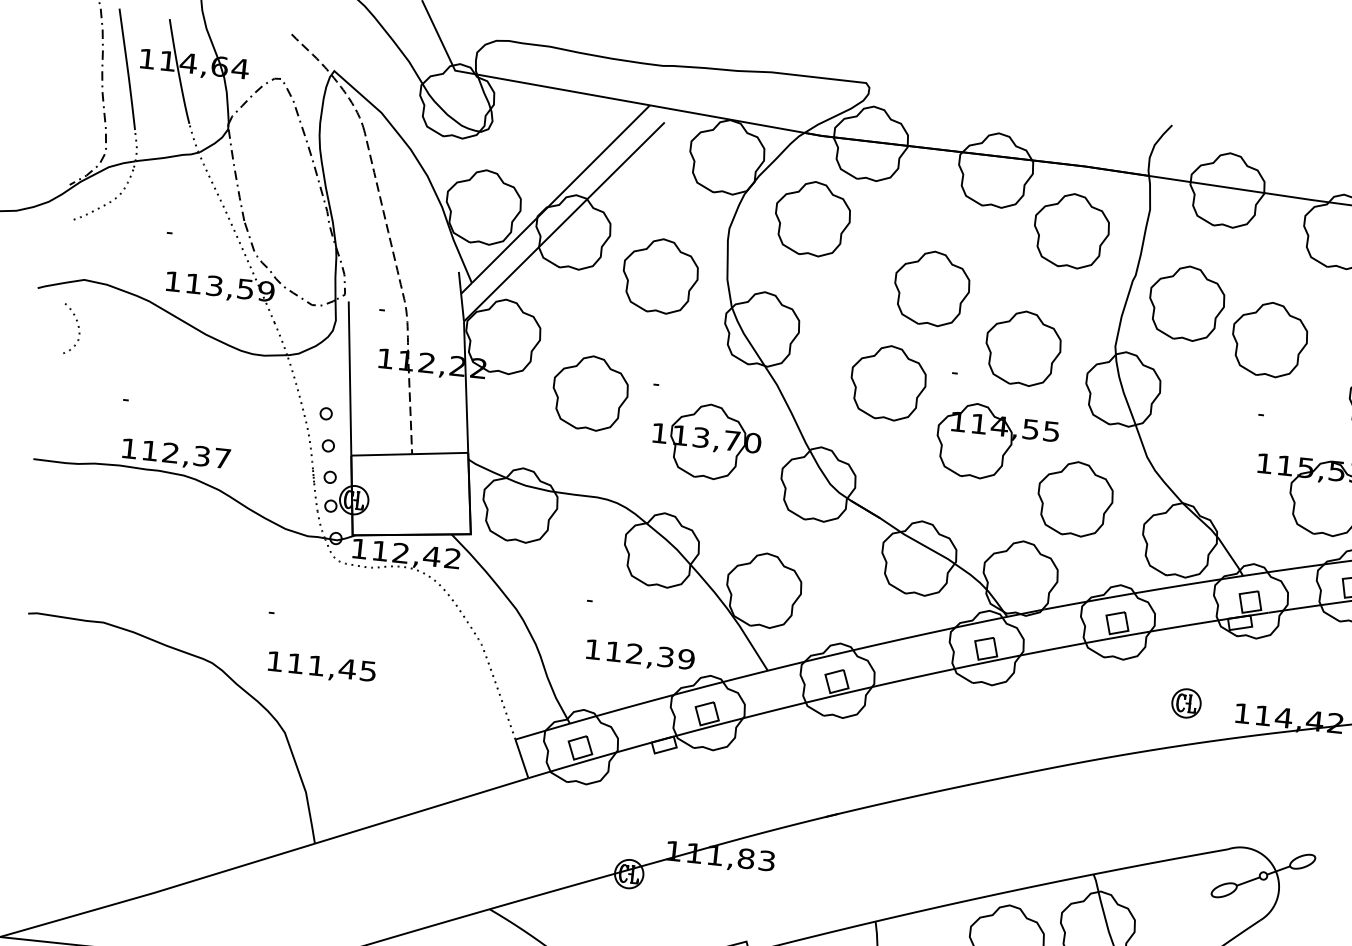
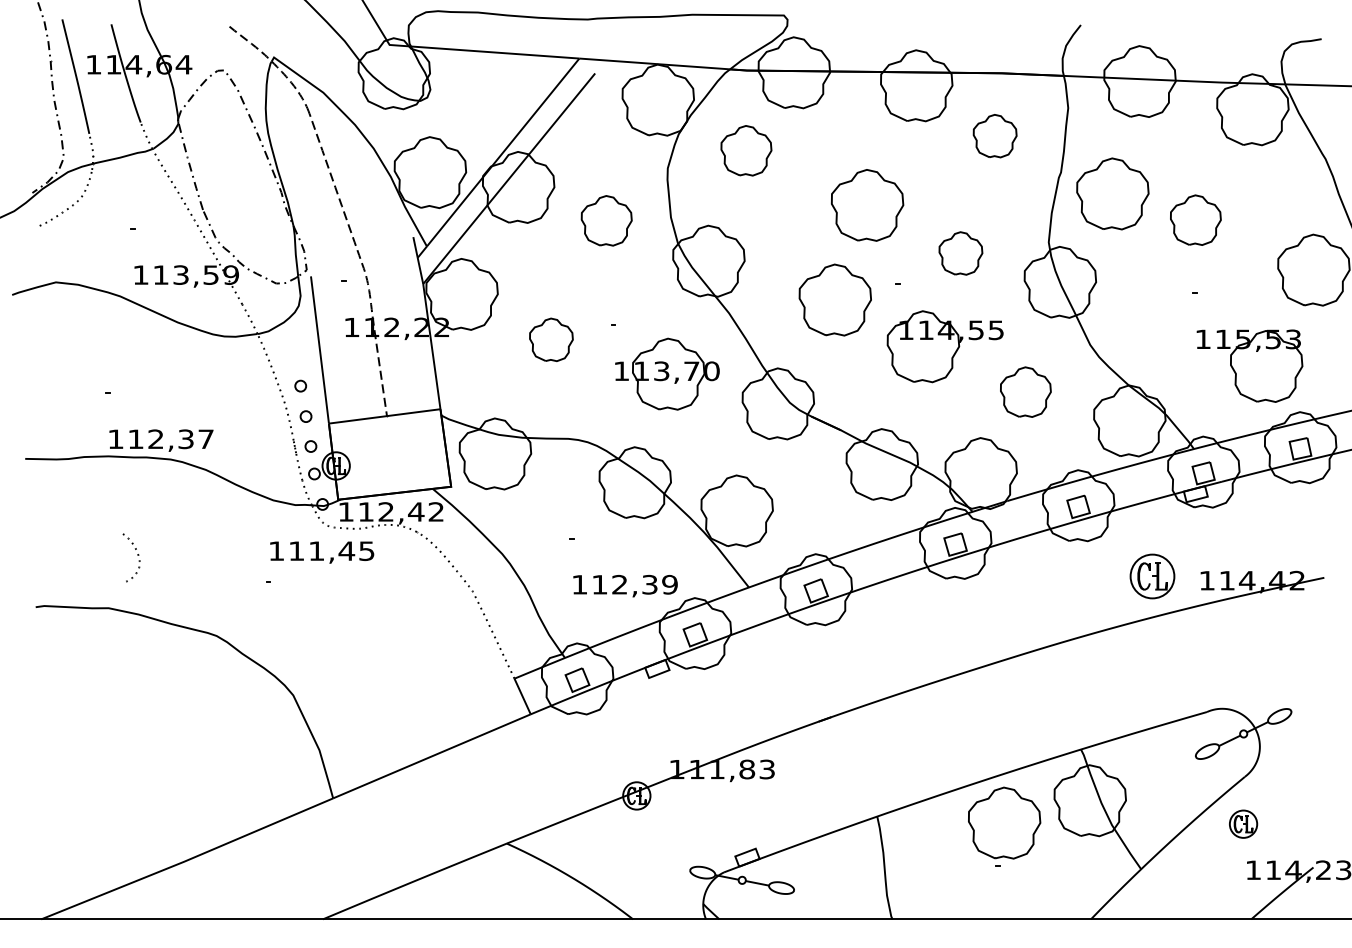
part: (812, 218) -> (746, 150), size x0.7
part: (1070, 230) -> (994, 135), size x0.6
part: (660, 275) -> (606, 220), size x0.7
curve: (77, 327) -> (137, 555), moved
part: (1269, 338) -> (1195, 219), size x0.7
part: (1022, 348) -> (960, 253), size x0.6
part: (590, 392) -> (551, 339), size x0.6
part: (1075, 498) -> (1025, 391), size x0.7
text: (322, 667) -> (322, 552), moved
part: (1186, 703) -> (1152, 576), size x1.6

